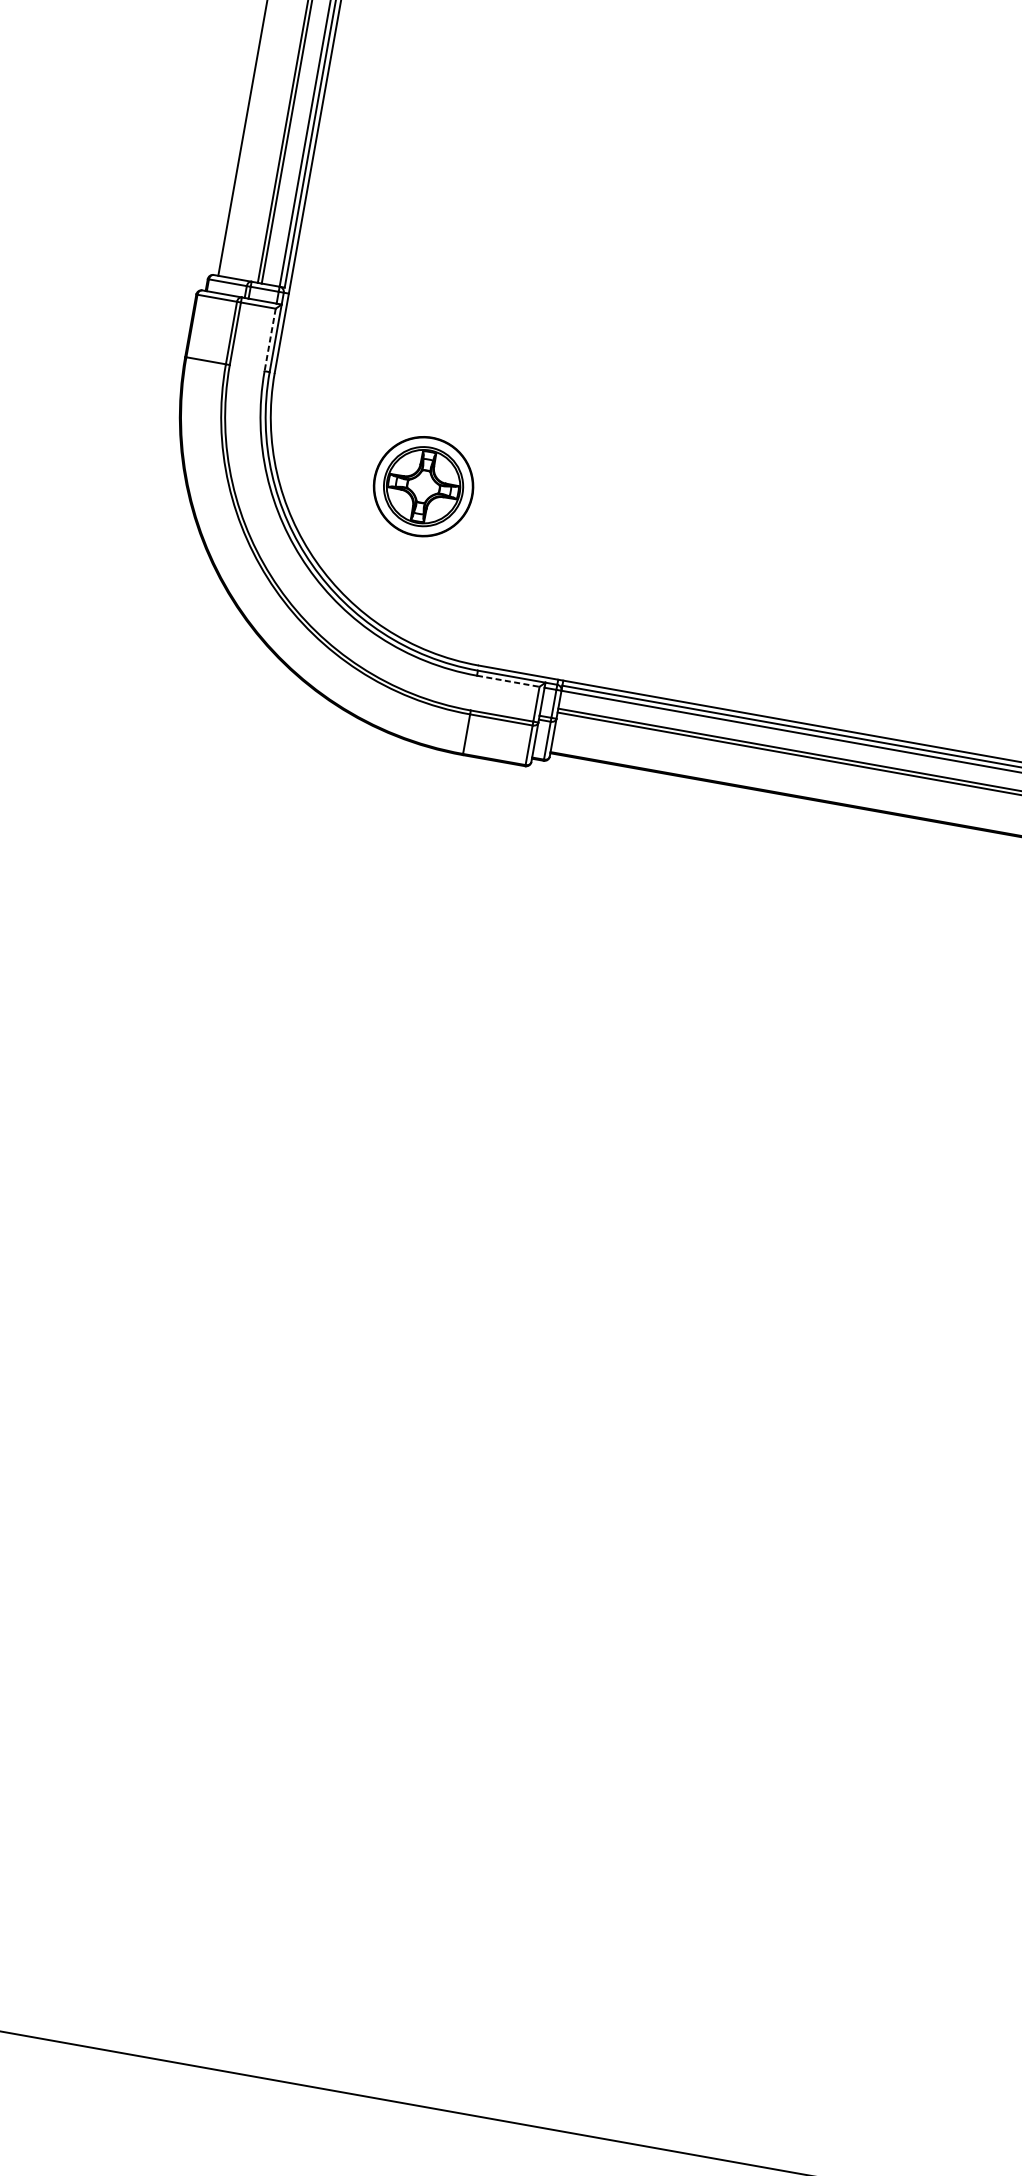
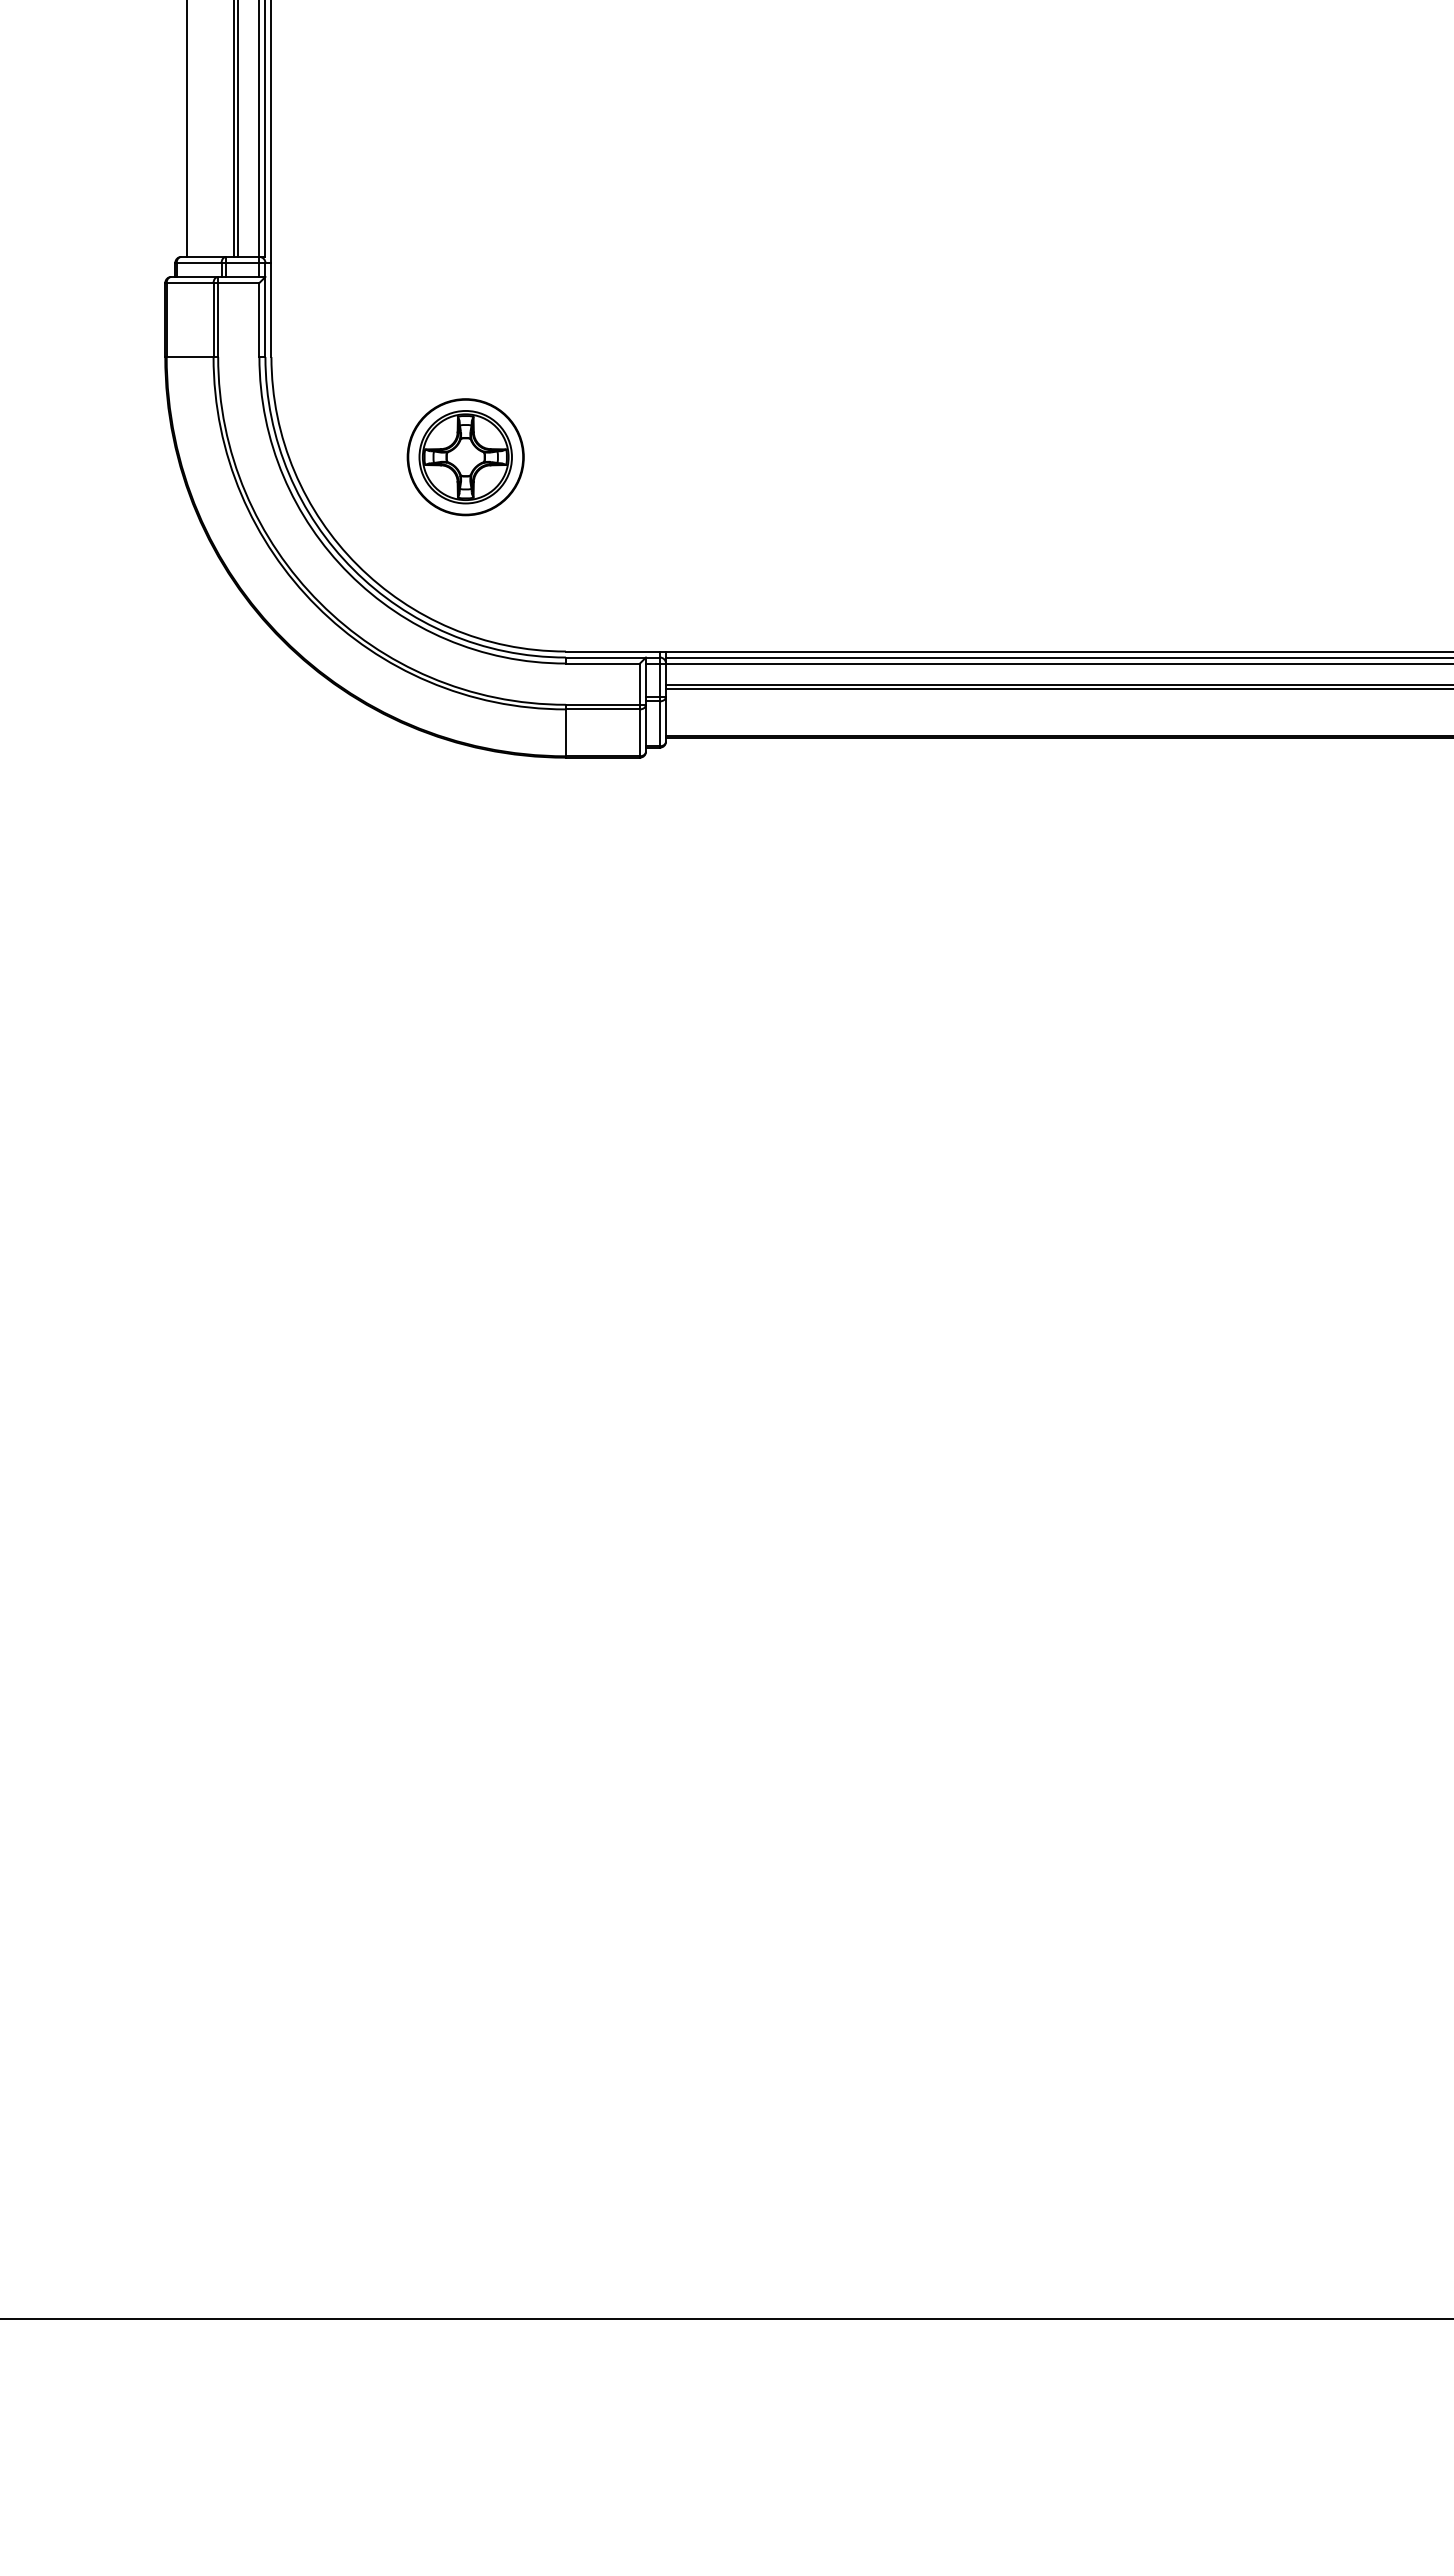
line: (270, 340) -> (259, 320), dashed -> solid
line: (508, 681) -> (603, 663), dashed -> solid

